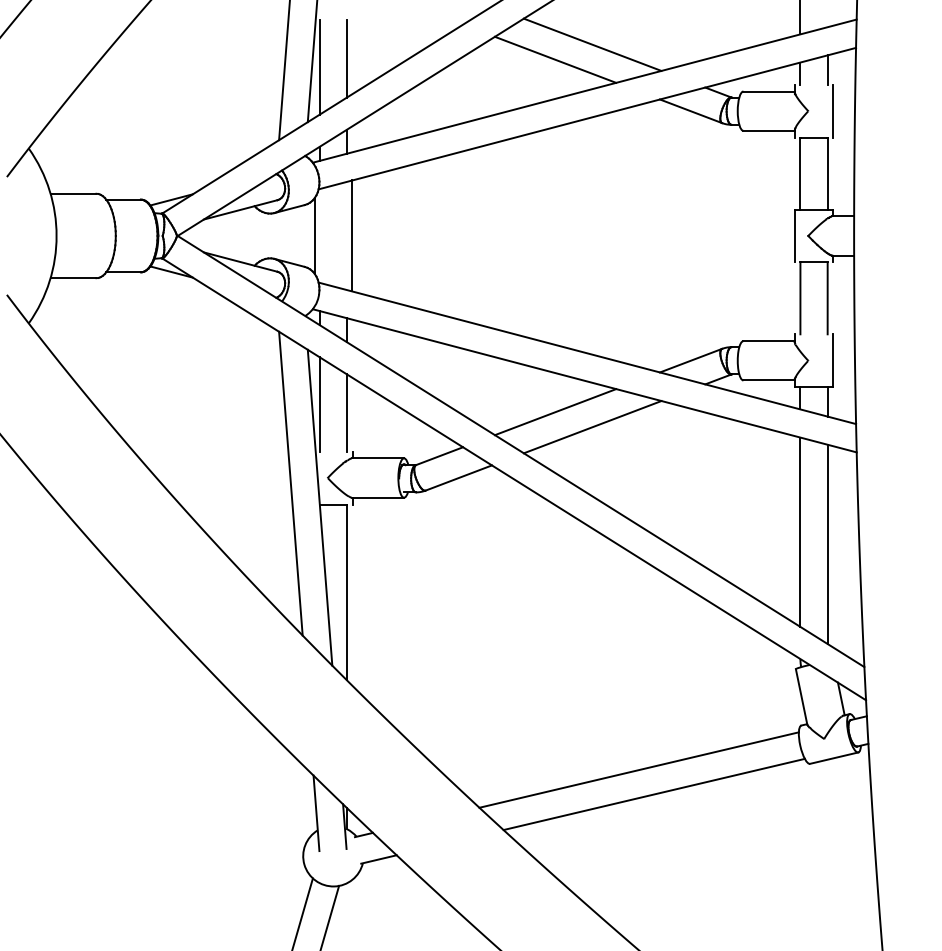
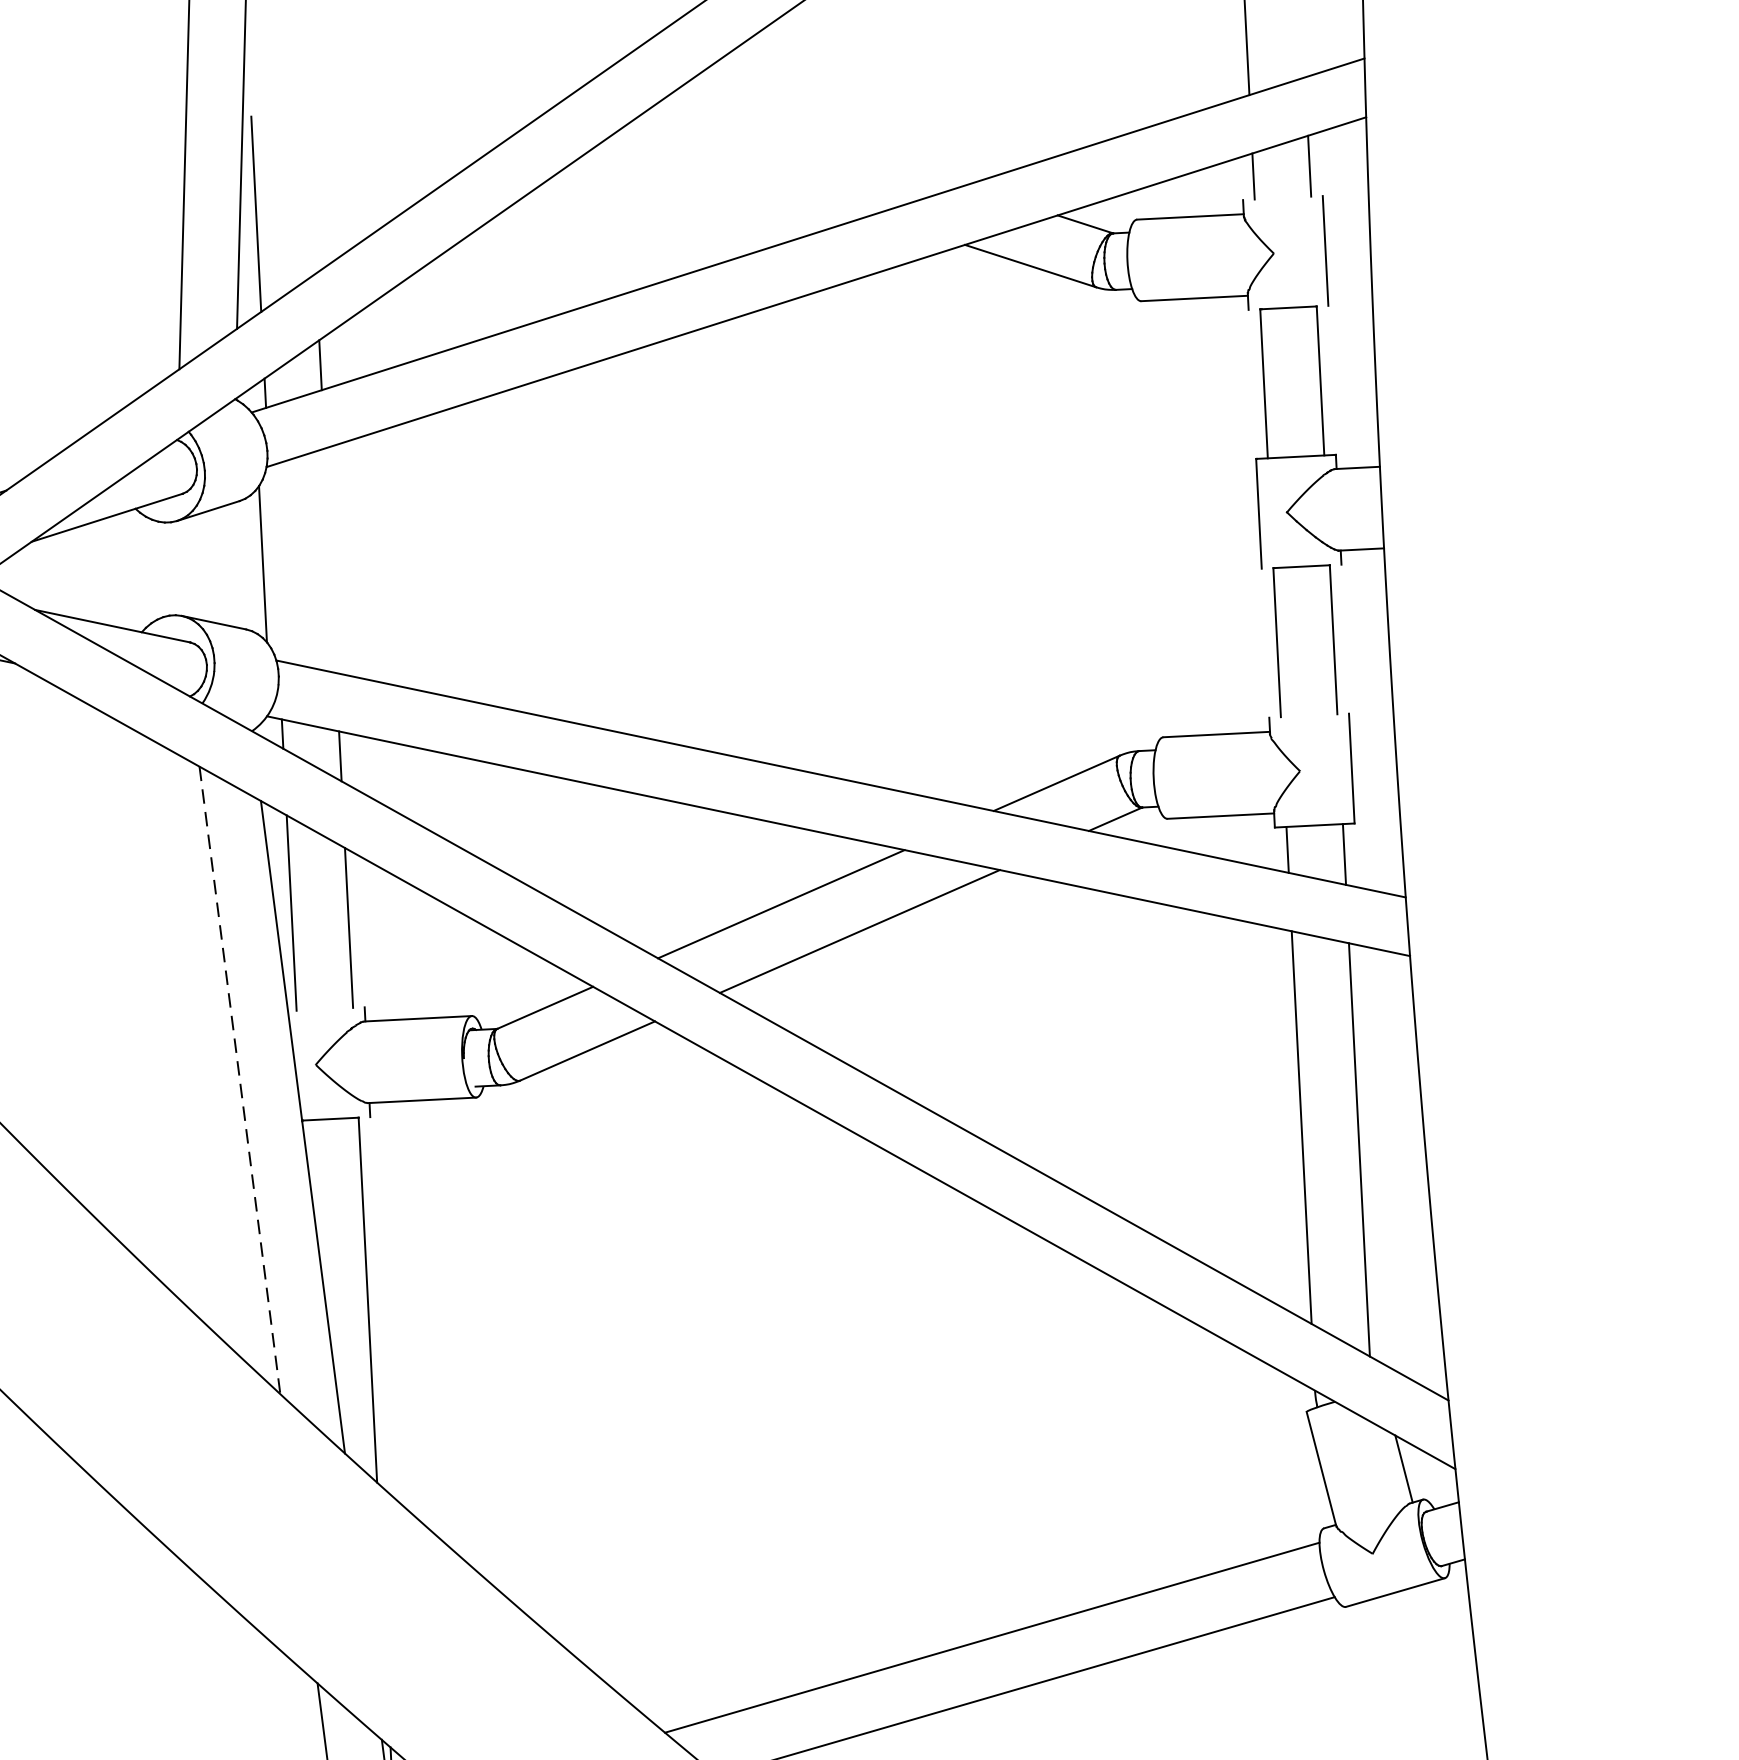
line: (592, 44) -> (819, 137), removed
line: (347, 58) -> (312, 192), removed
line: (555, 59) -> (744, 172), removed
line: (352, 235) -> (341, 559), removed
line: (290, 484) -> (239, 1082), solid -> dashed

